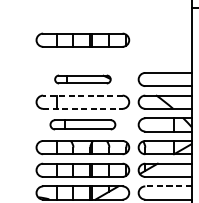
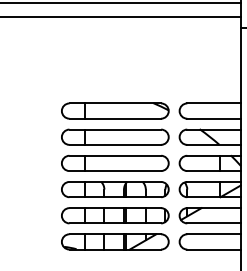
part: (83, 40) -> (115, 65), removed
part: (83, 79) -> (115, 110), size x1.67
line: (83, 95) -> (115, 129), dashed -> solid
line: (83, 108) -> (115, 144), dashed -> solid
part: (83, 124) -> (115, 162), size x1.43
line: (168, 186) -> (213, 234), dashed -> solid

